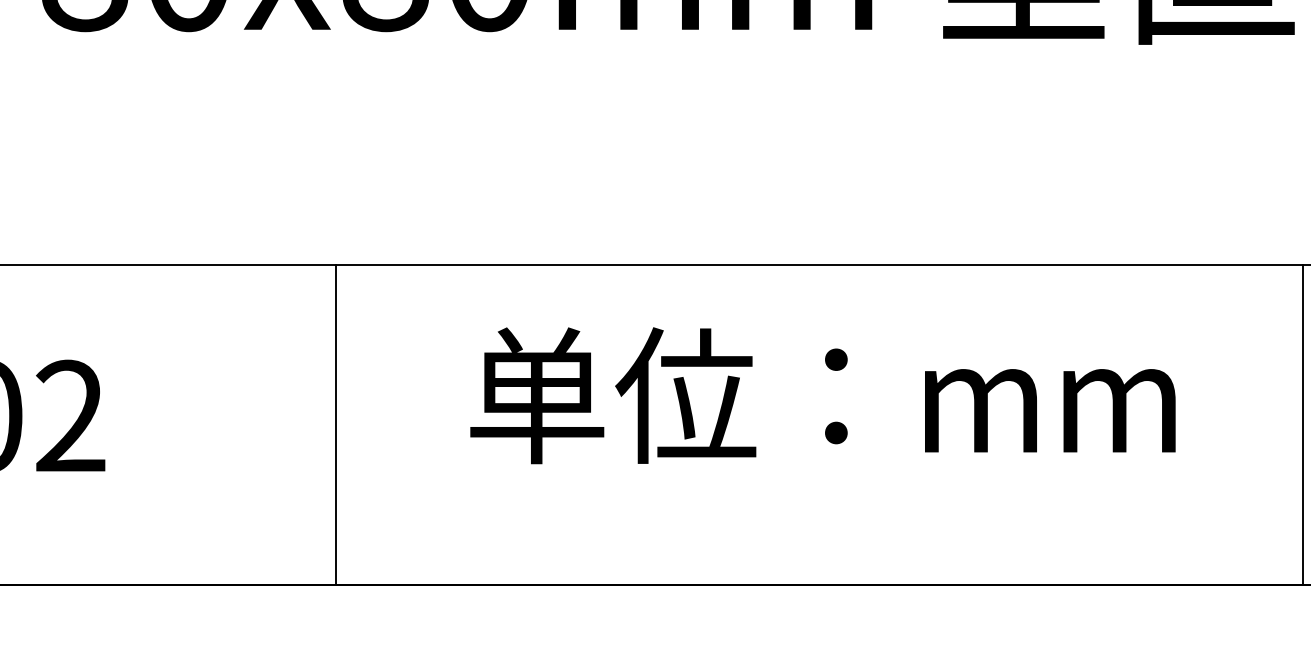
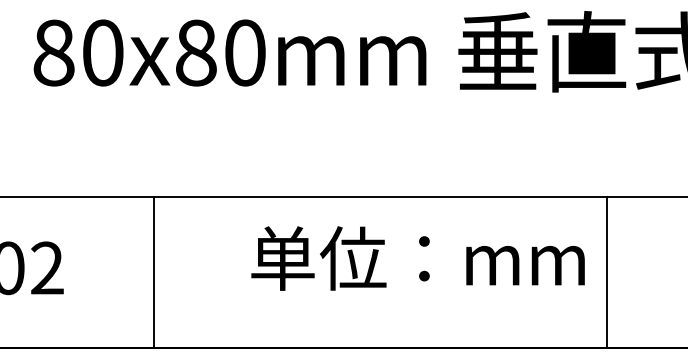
text: (821, 395) -> (417, 258), moved
line: (335, 425) -> (153, 272), moved
line: (1303, 425) -> (607, 272), moved

